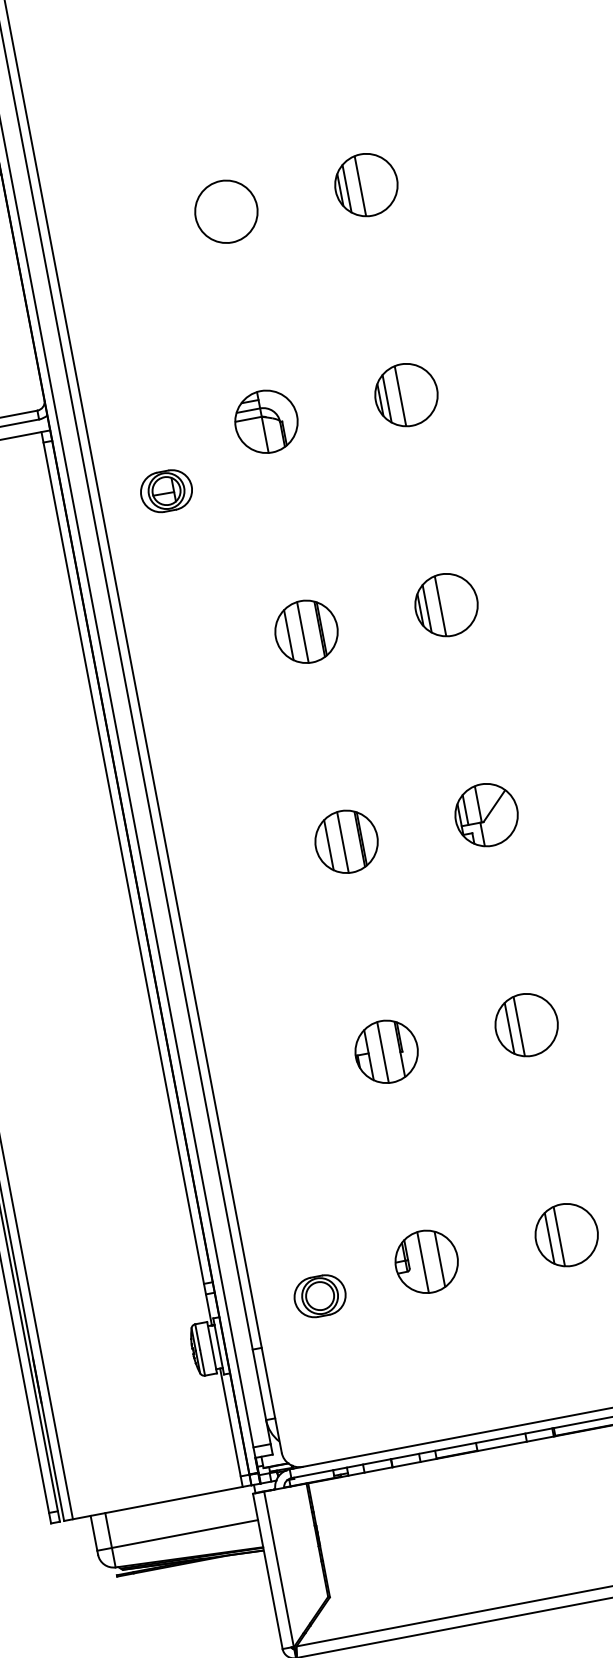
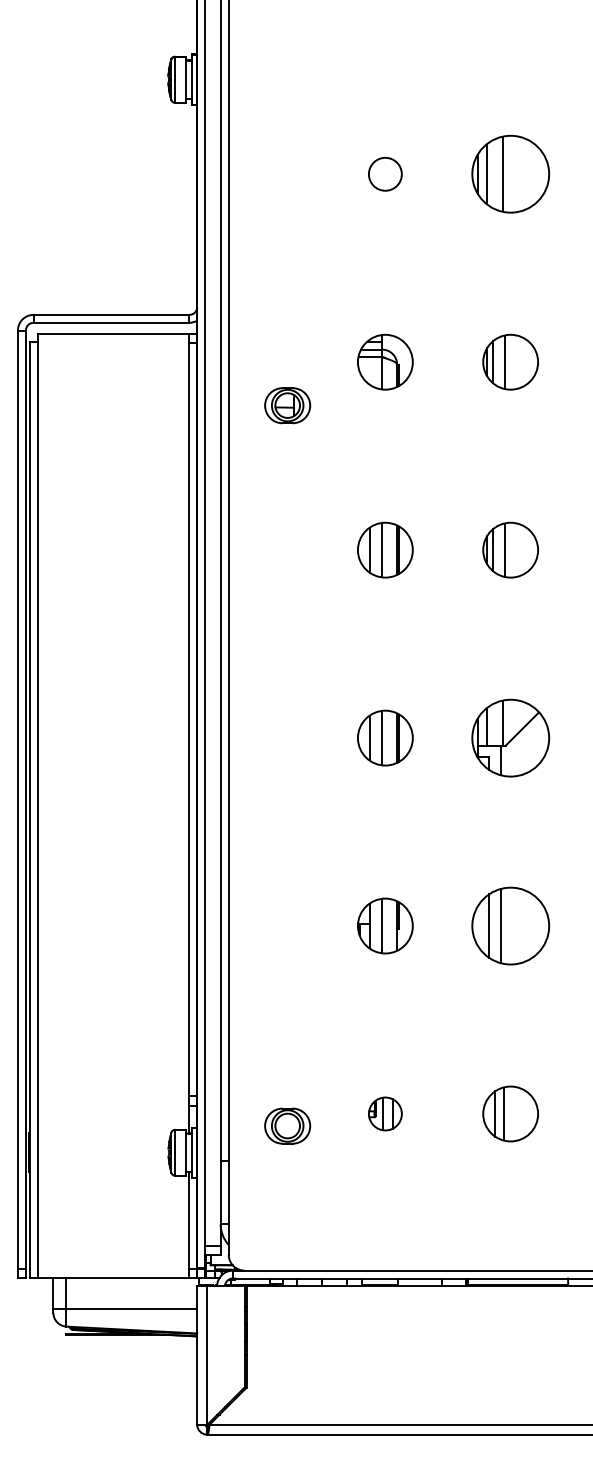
part: (366, 185) -> (510, 174), size x1.4
circle: (225, 211) -> (384, 173), size x0.6
part: (486, 814) -> (510, 737), size x1.4
part: (526, 1024) -> (510, 925), size x1.4
part: (426, 1261) -> (385, 1113), size x0.6

